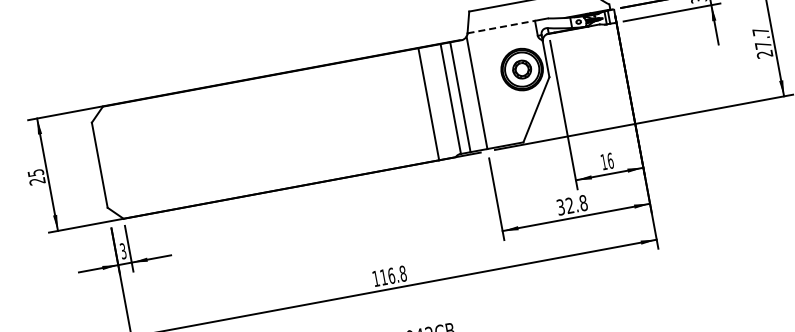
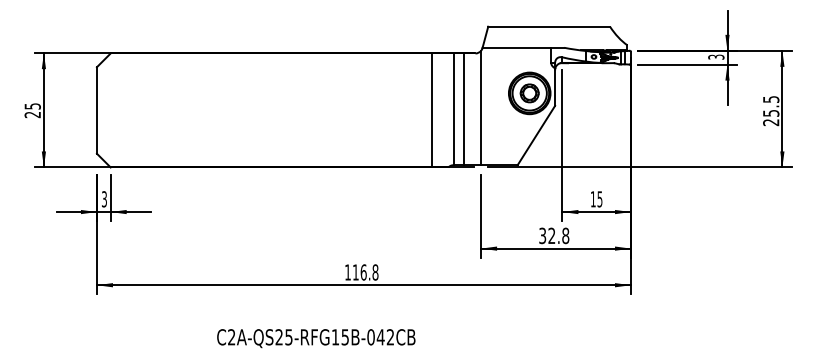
line: (501, 26) -> (517, 47), dashed -> solid
text: (762, 38) -> (771, 106), 27.7 -> 25.5
text: (610, 161) -> (599, 199), 16 -> 15

